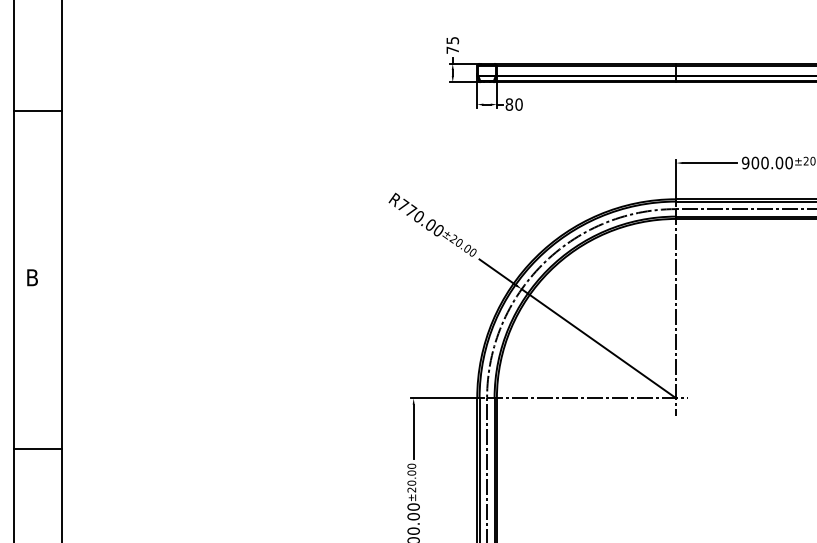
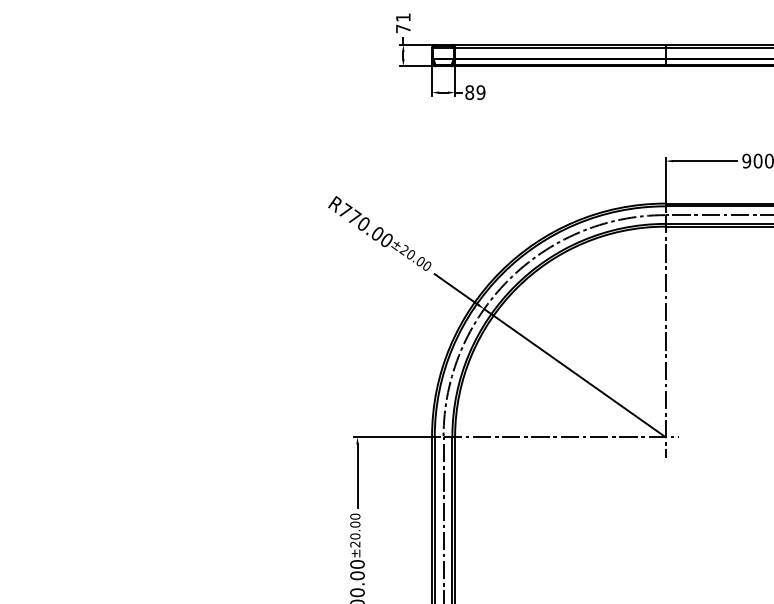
text: (452, 40) -> (403, 17), 75 -> 71
text: (518, 104) -> (480, 92), 80 -> 89

